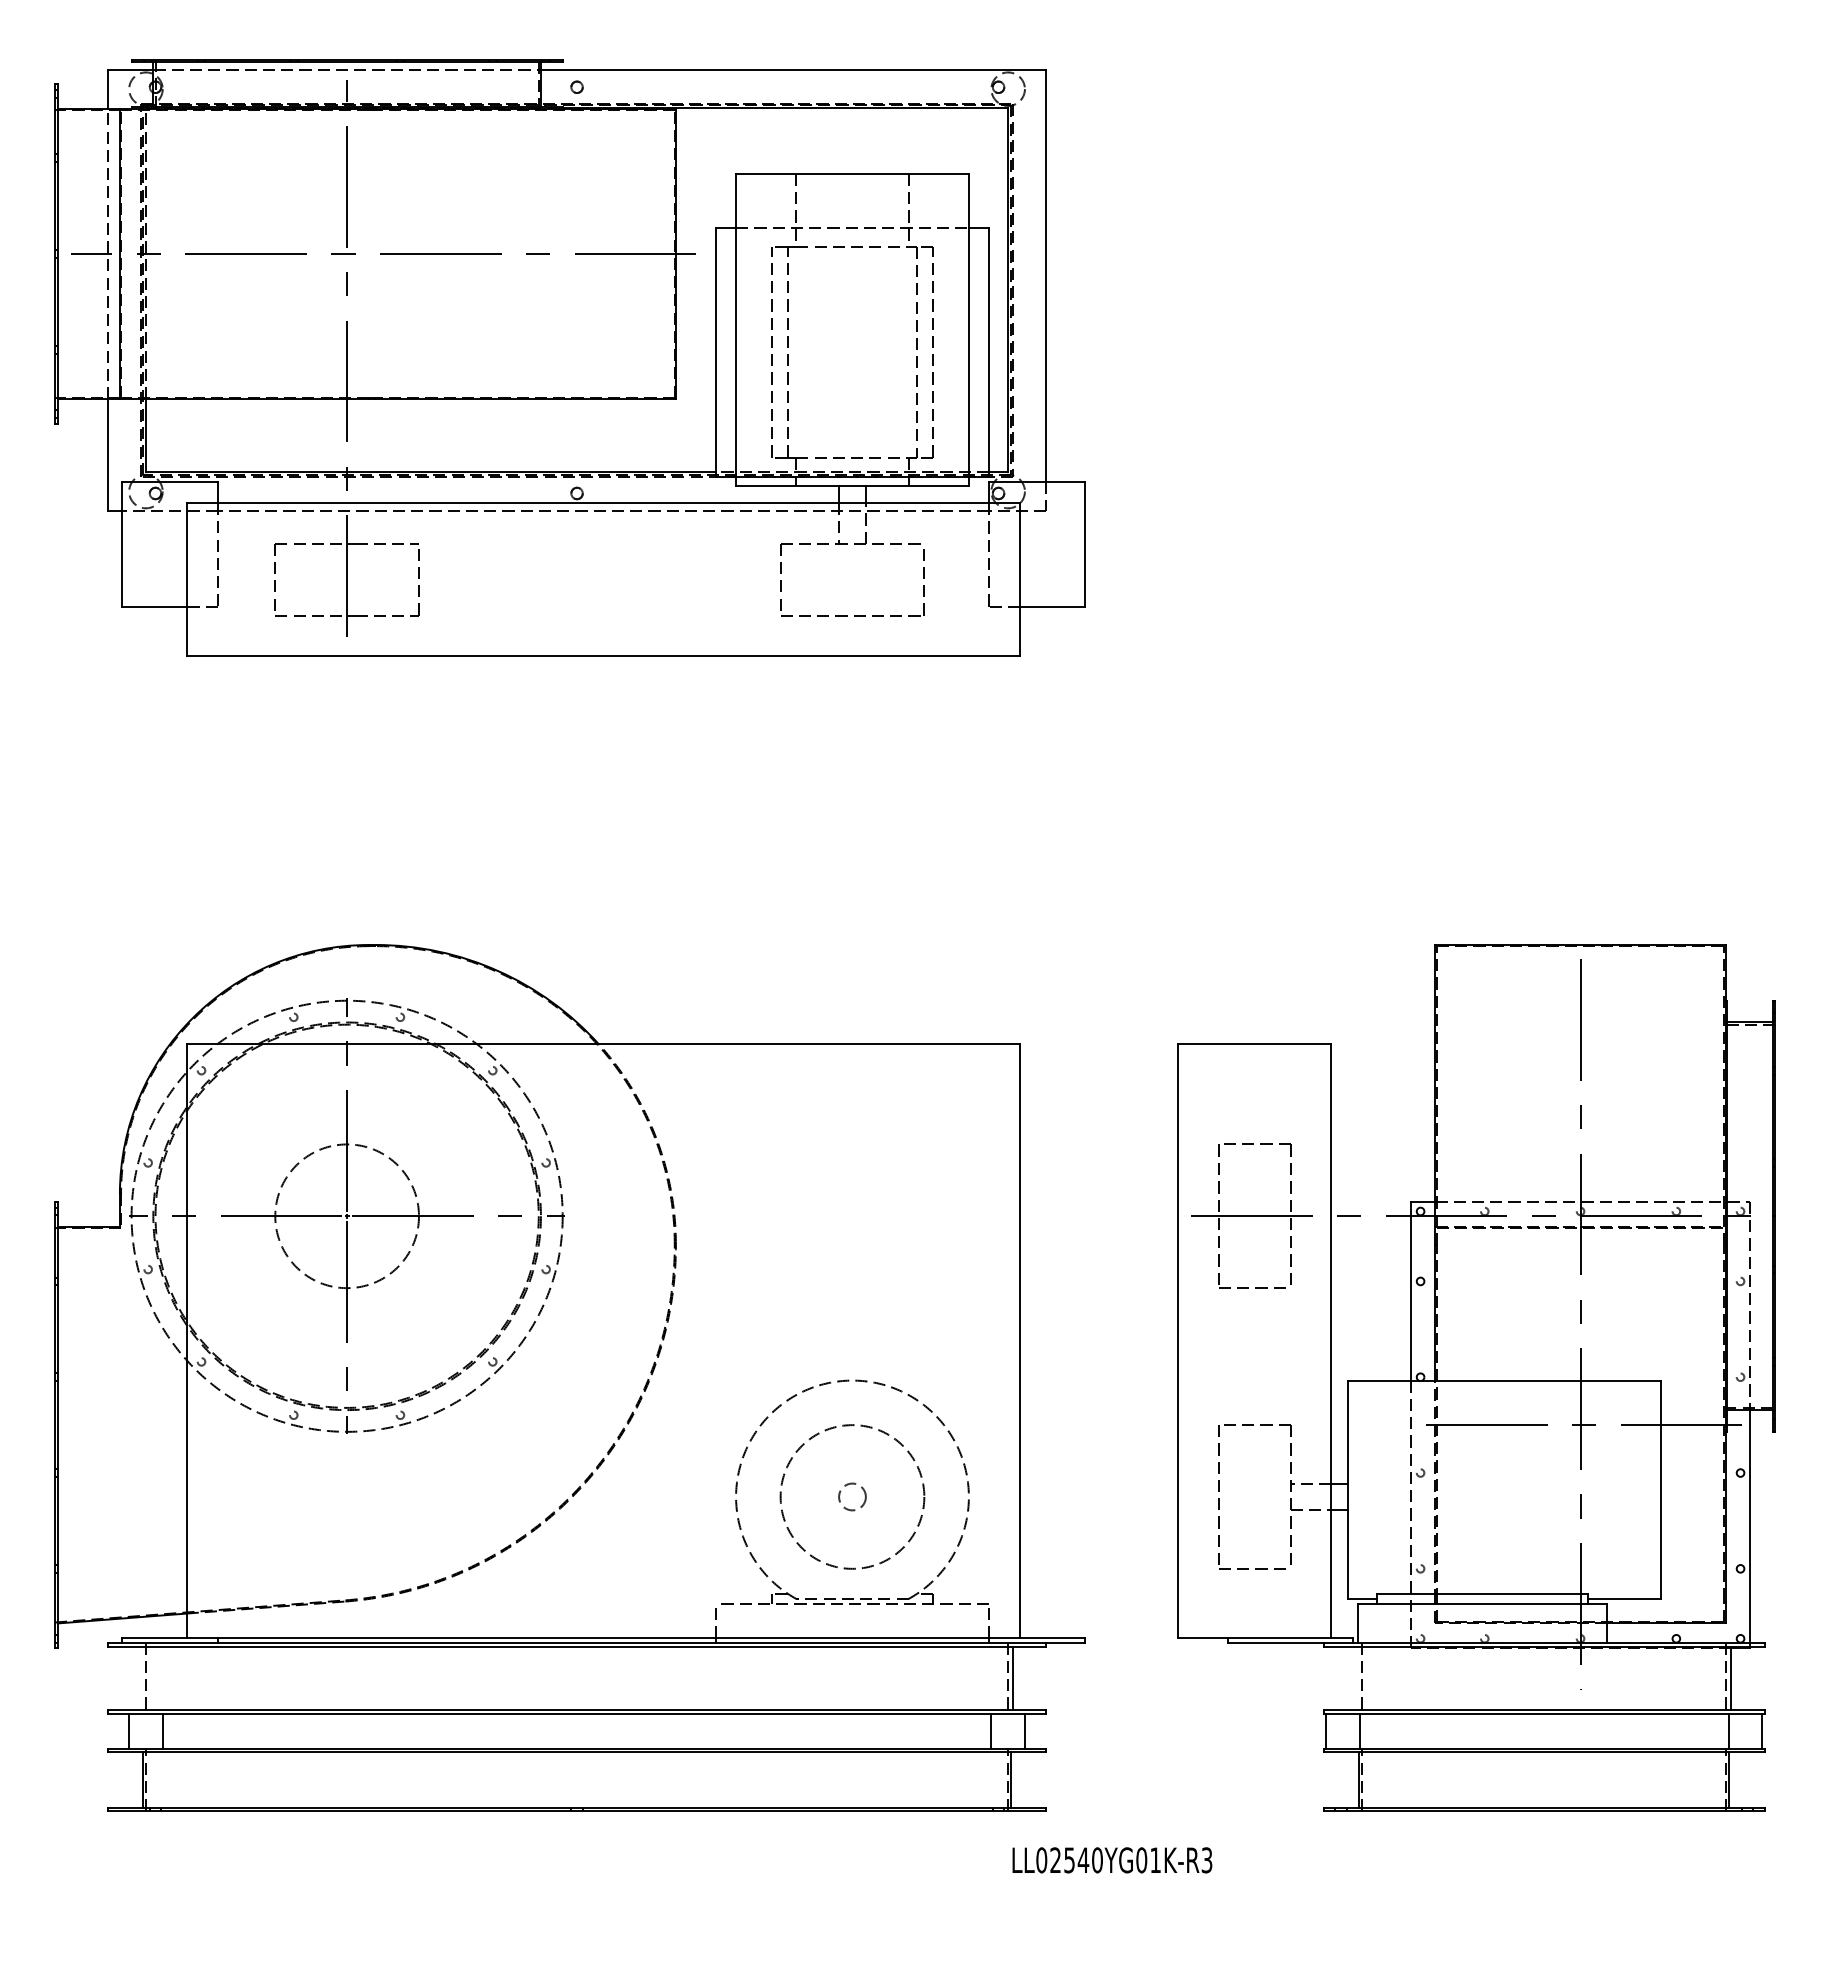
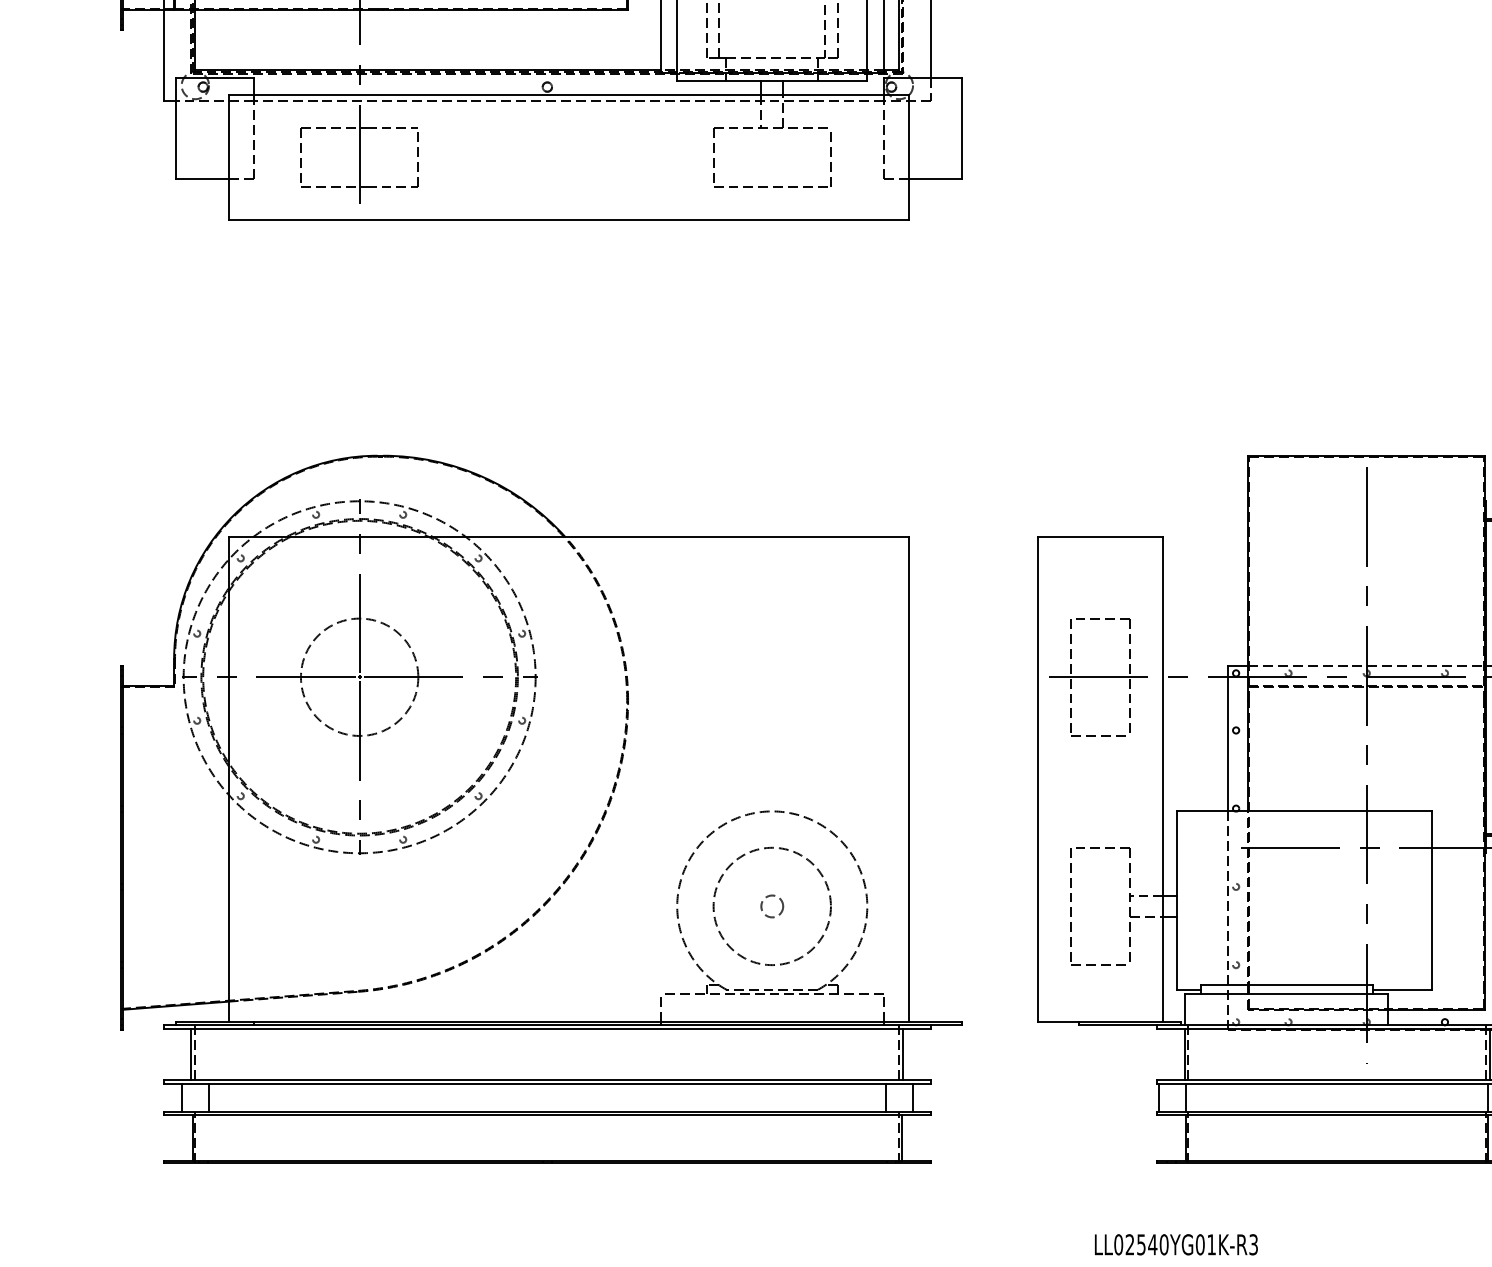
line: (141, 1678) -> (191, 1054), added
line: (1357, 1678) -> (1184, 1054), added
text: (1112, 1860) -> (1176, 1244), moved

